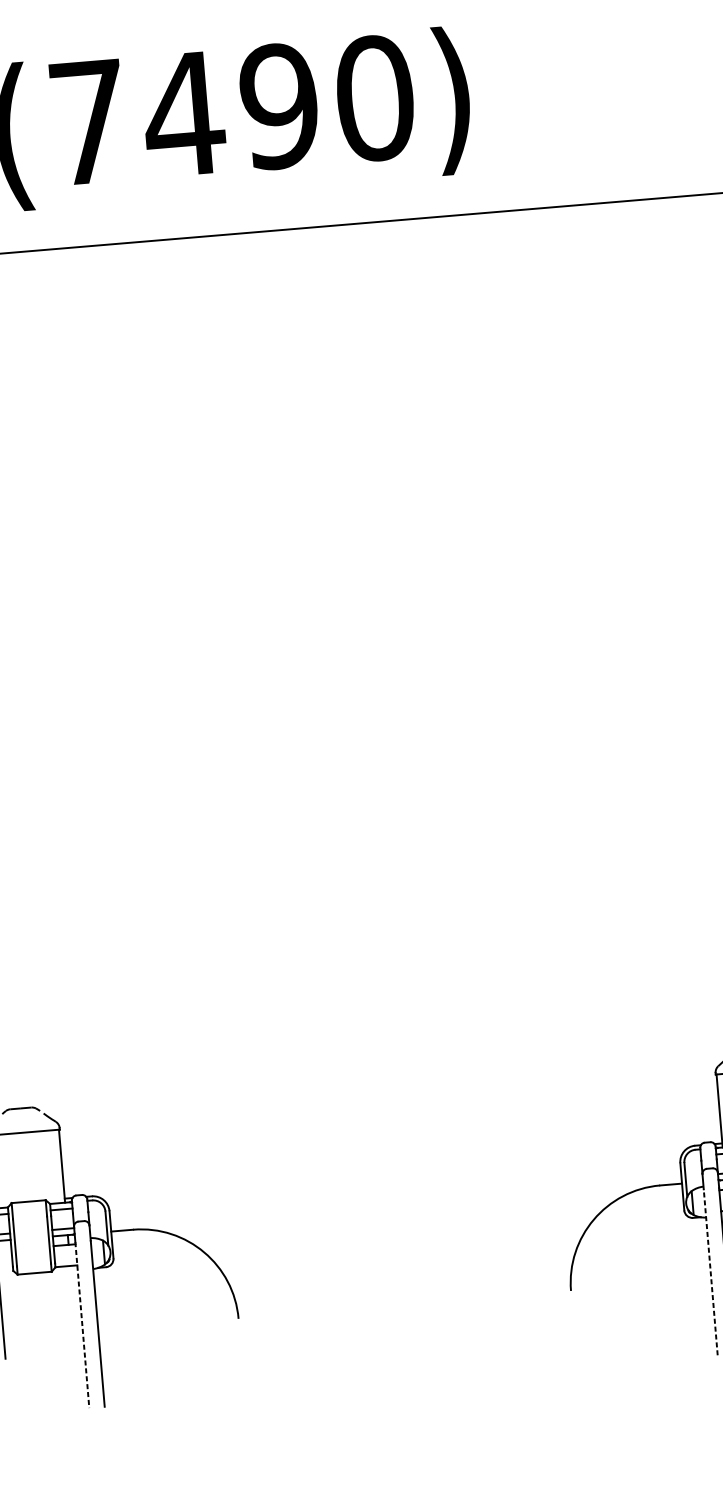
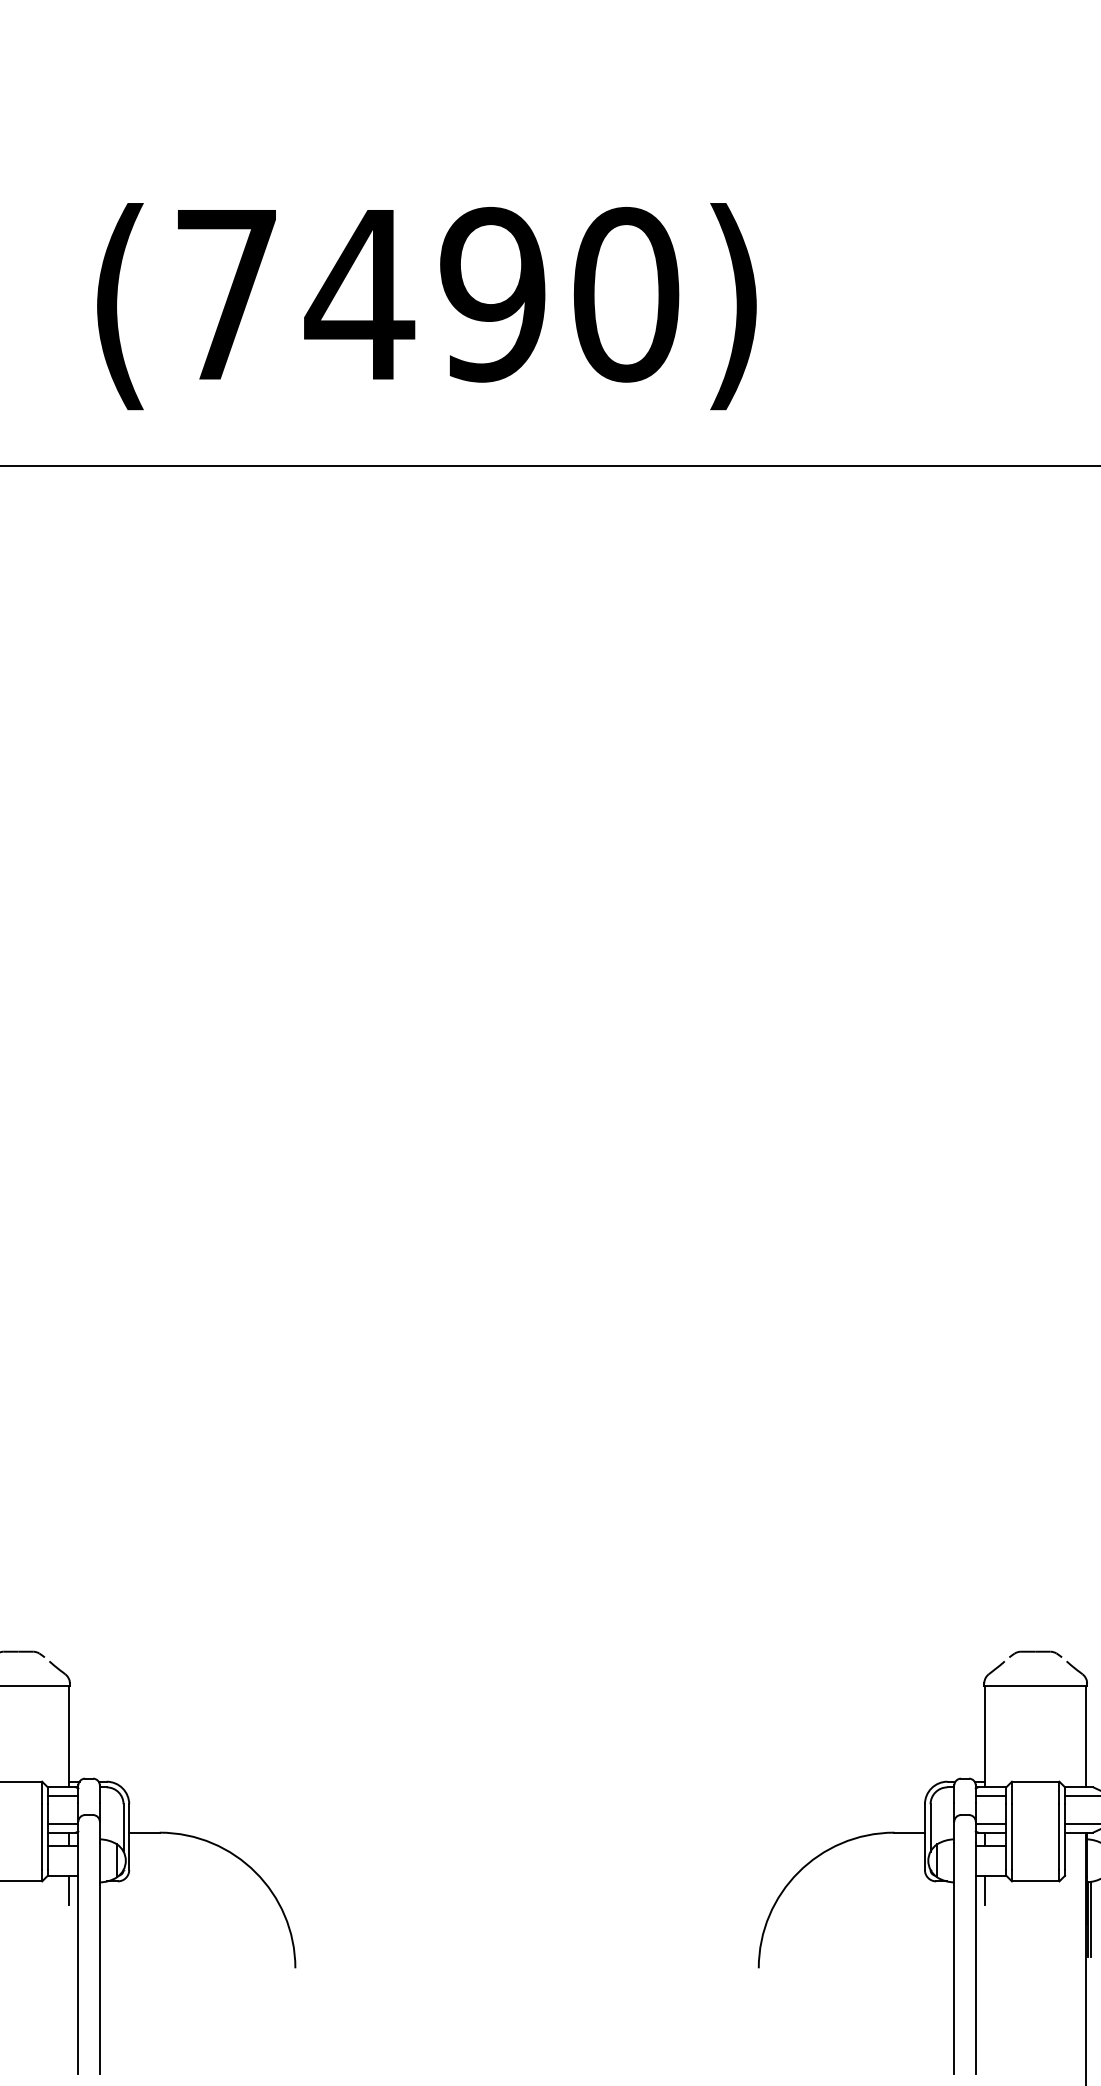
line: (710, 1272) -> (954, 1958), dashed -> solid
line: (71, 1275) -> (68, 1889), added
line: (82, 1324) -> (78, 1958), dashed -> solid

